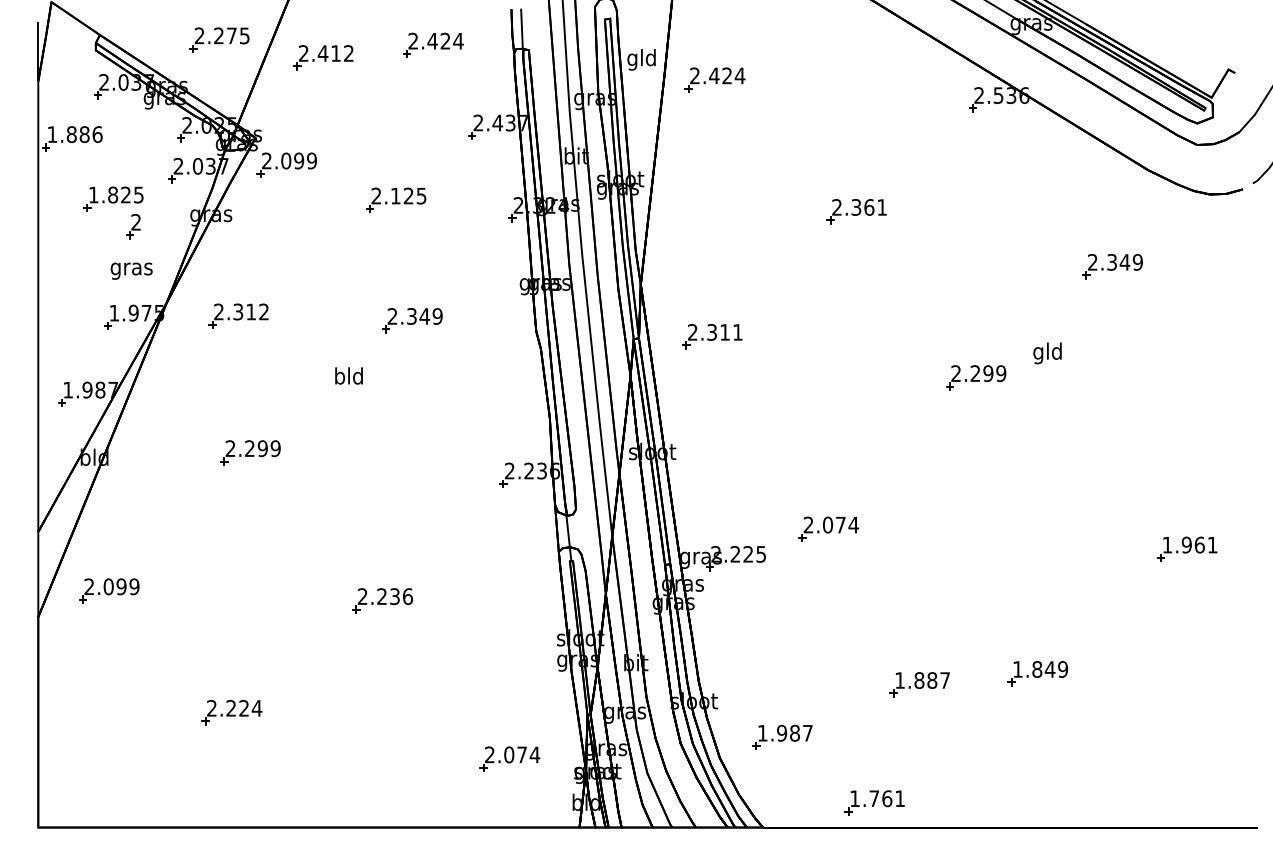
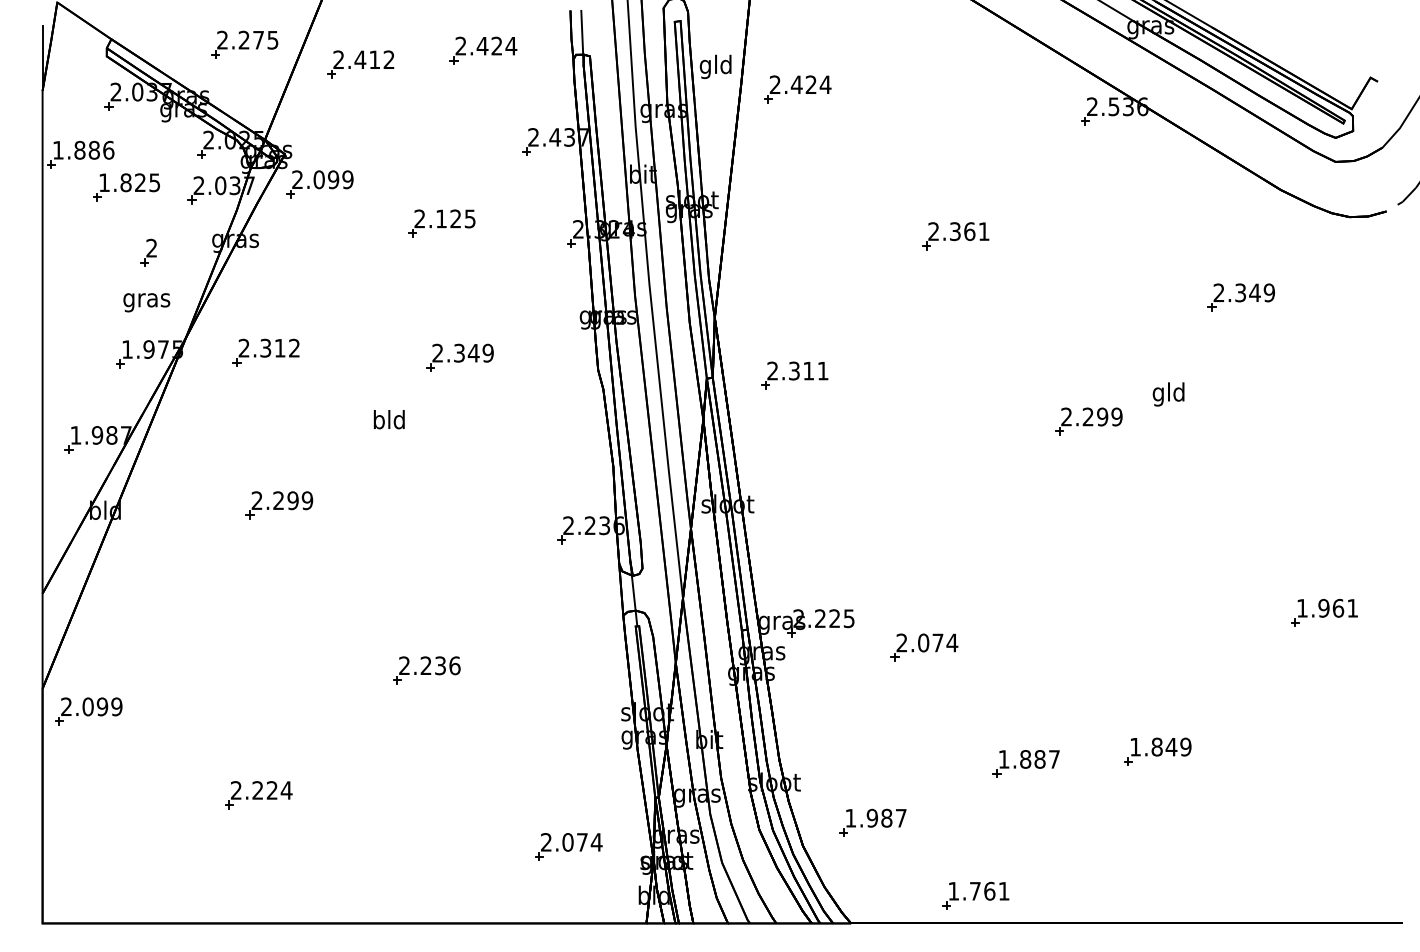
part: (113, 199) -> (126, 187), moved
part: (828, 529) -> (924, 647), moved
part: (109, 590) -> (88, 711), moved

